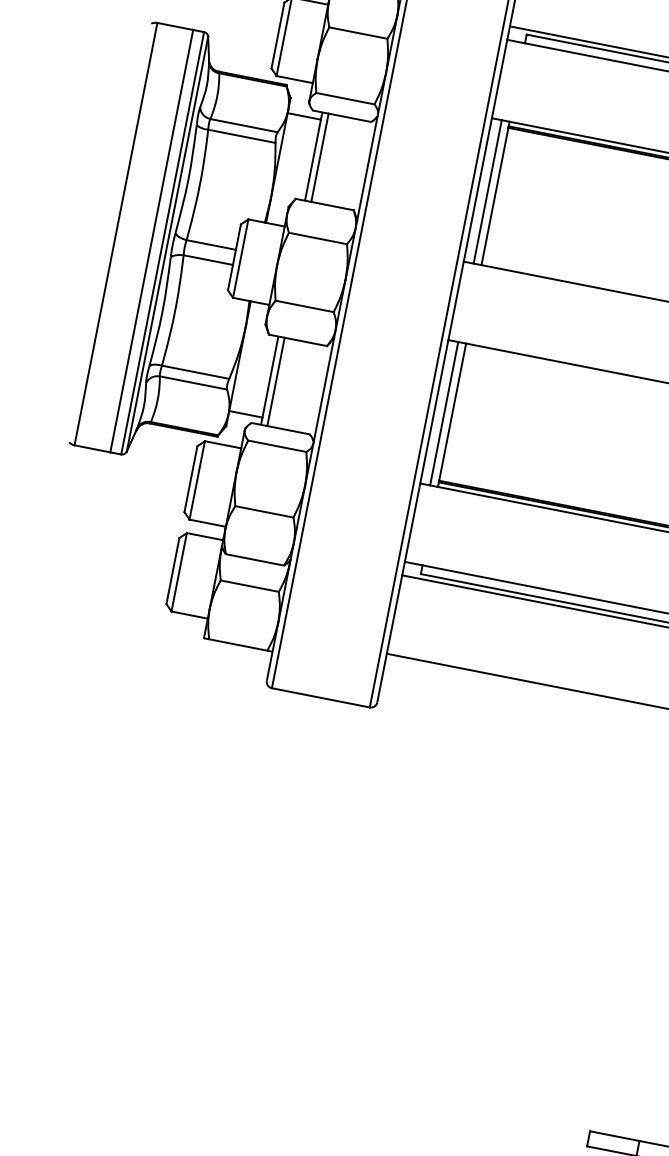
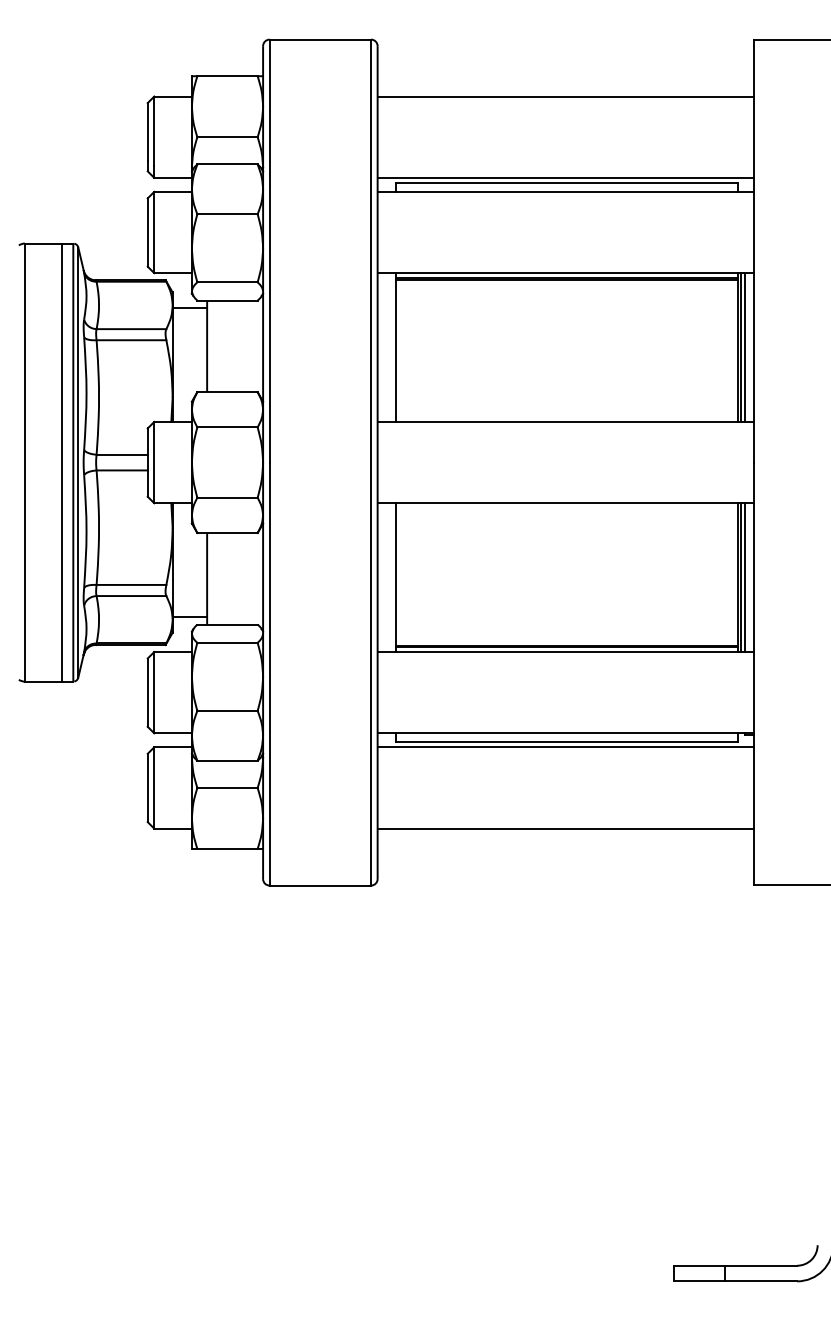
line: (319, 157) -> (213, 346), removed
line: (487, 191) -> (387, 347), removed
line: (275, 381) -> (213, 578), removed
line: (443, 413) -> (387, 577), removed

